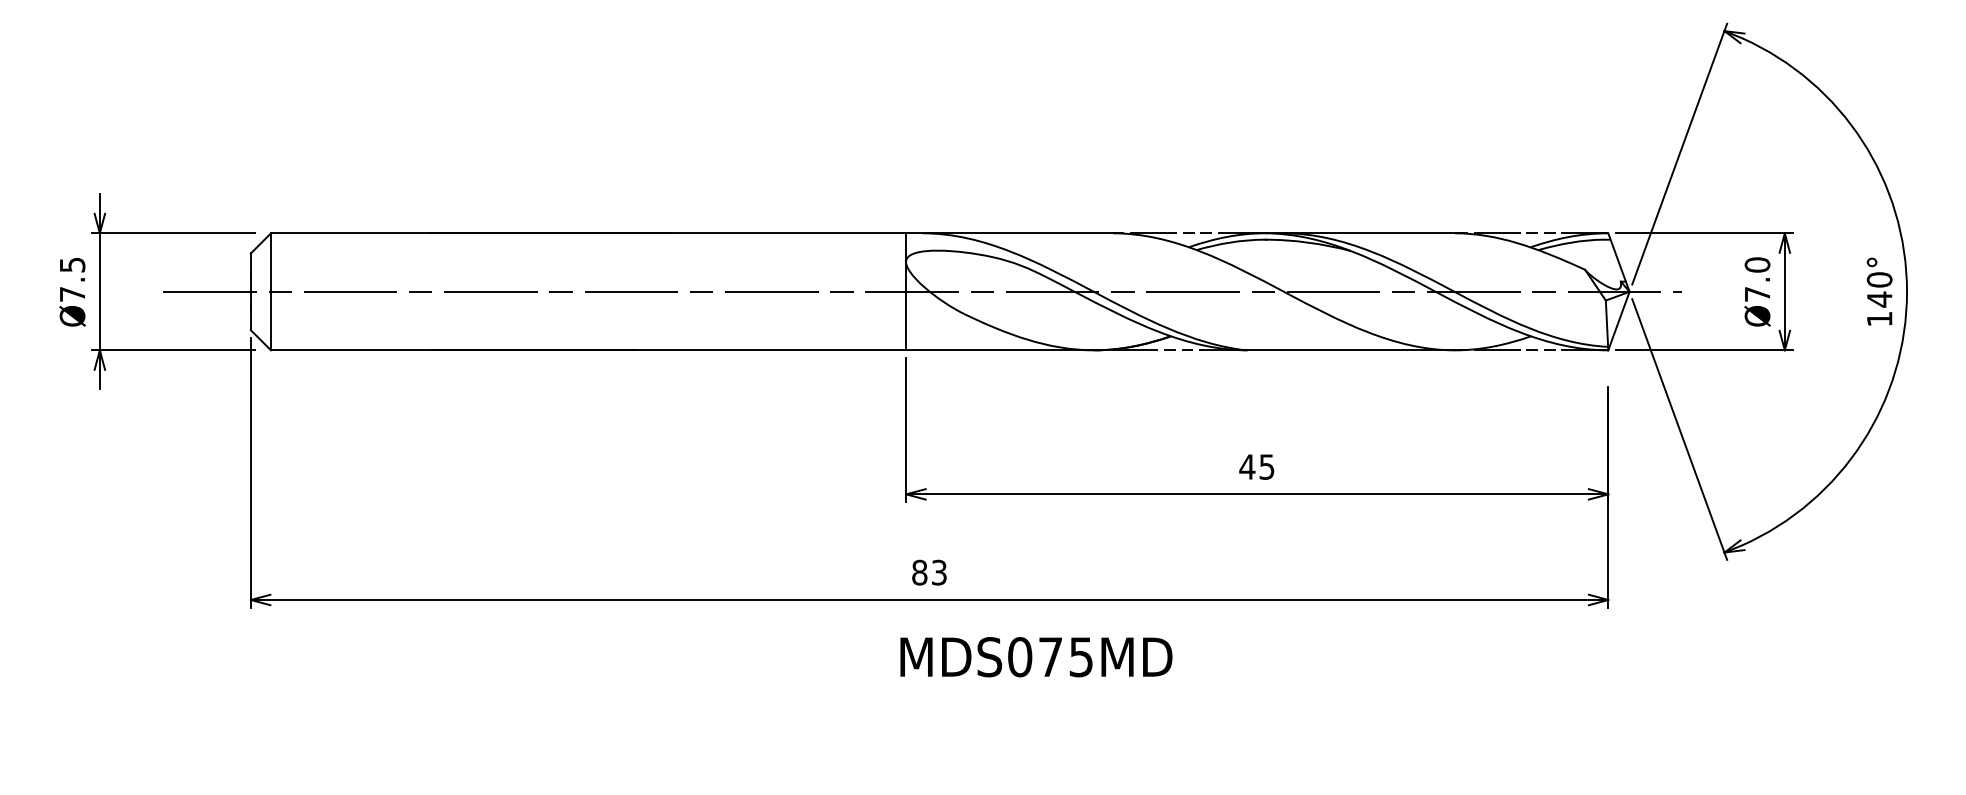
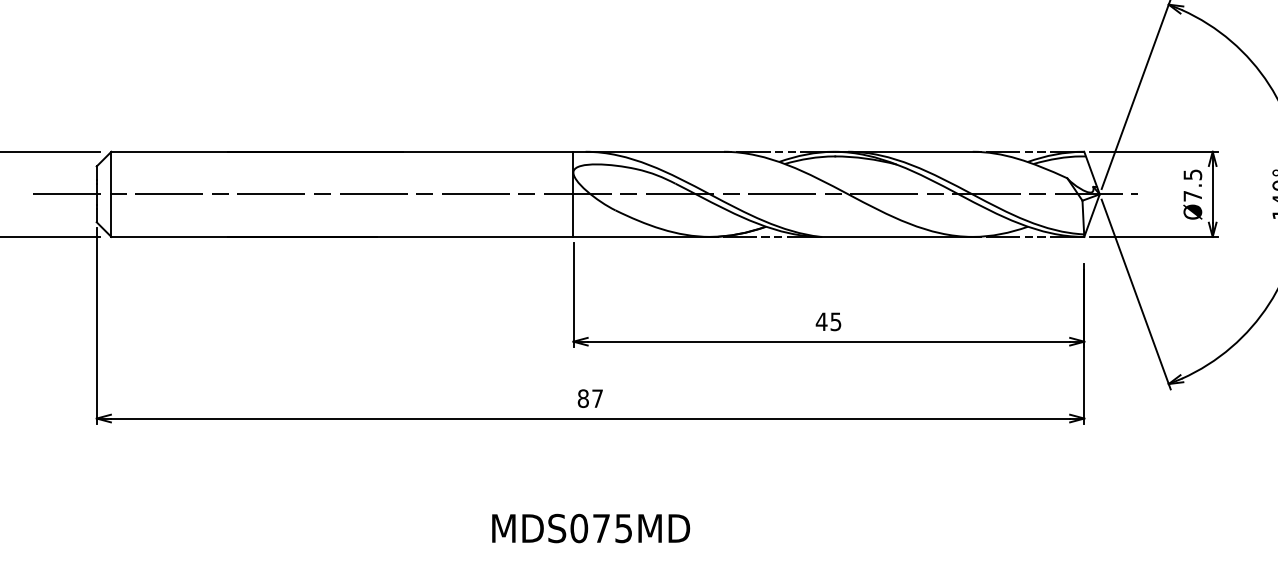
text: (1757, 264) -> (1192, 174), Ø7.0 -> Ø7.5
text: (939, 572) -> (597, 398), 83 -> 87
text: (1036, 657) -> (591, 528), moved

